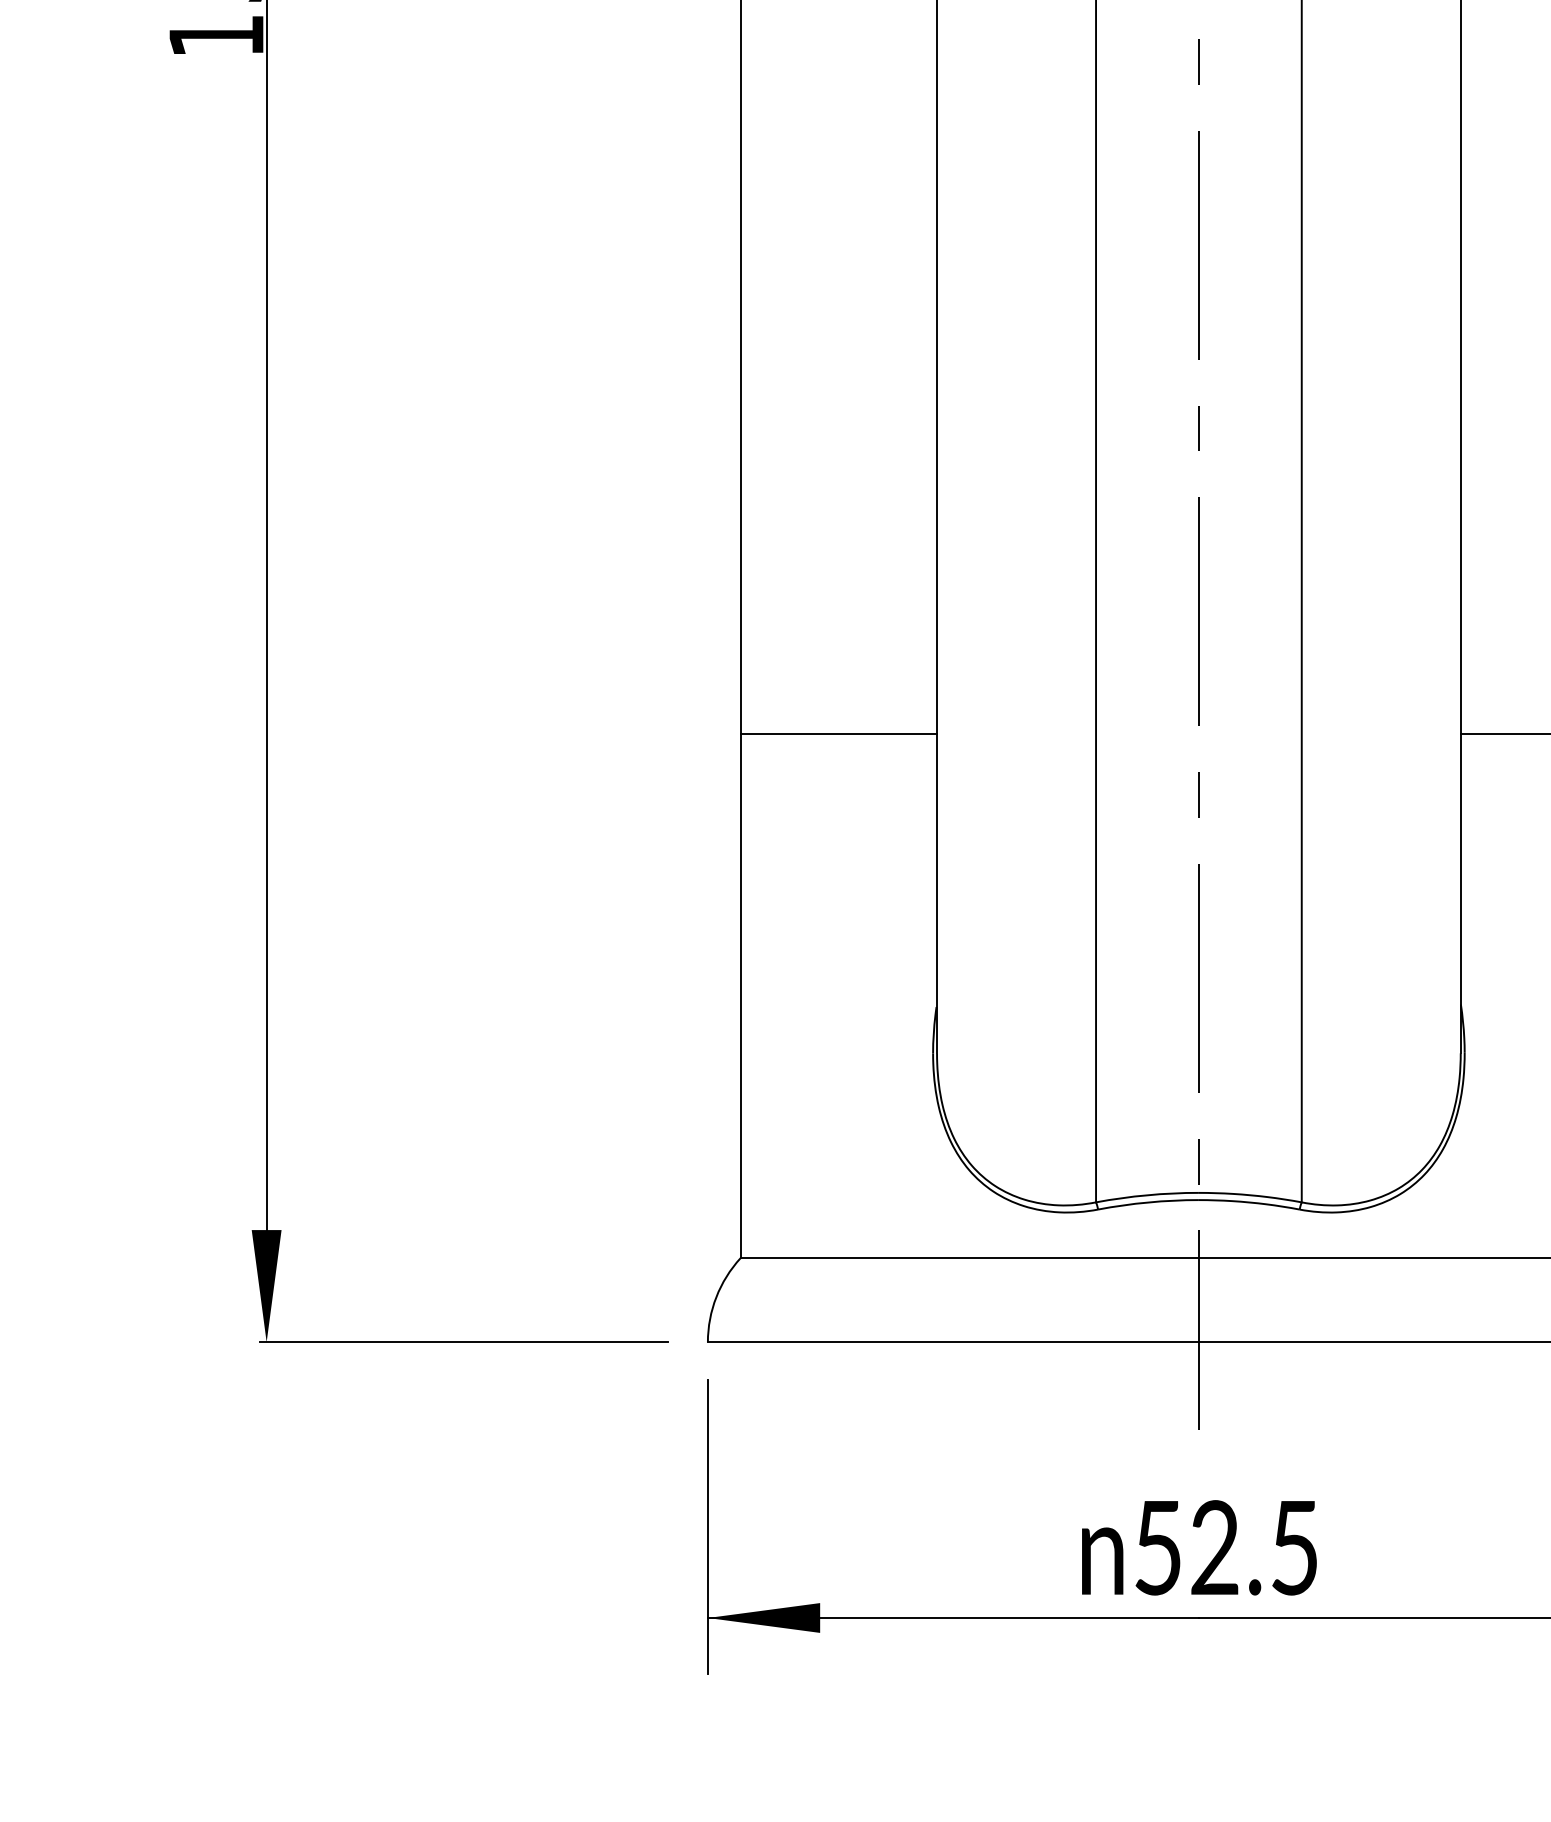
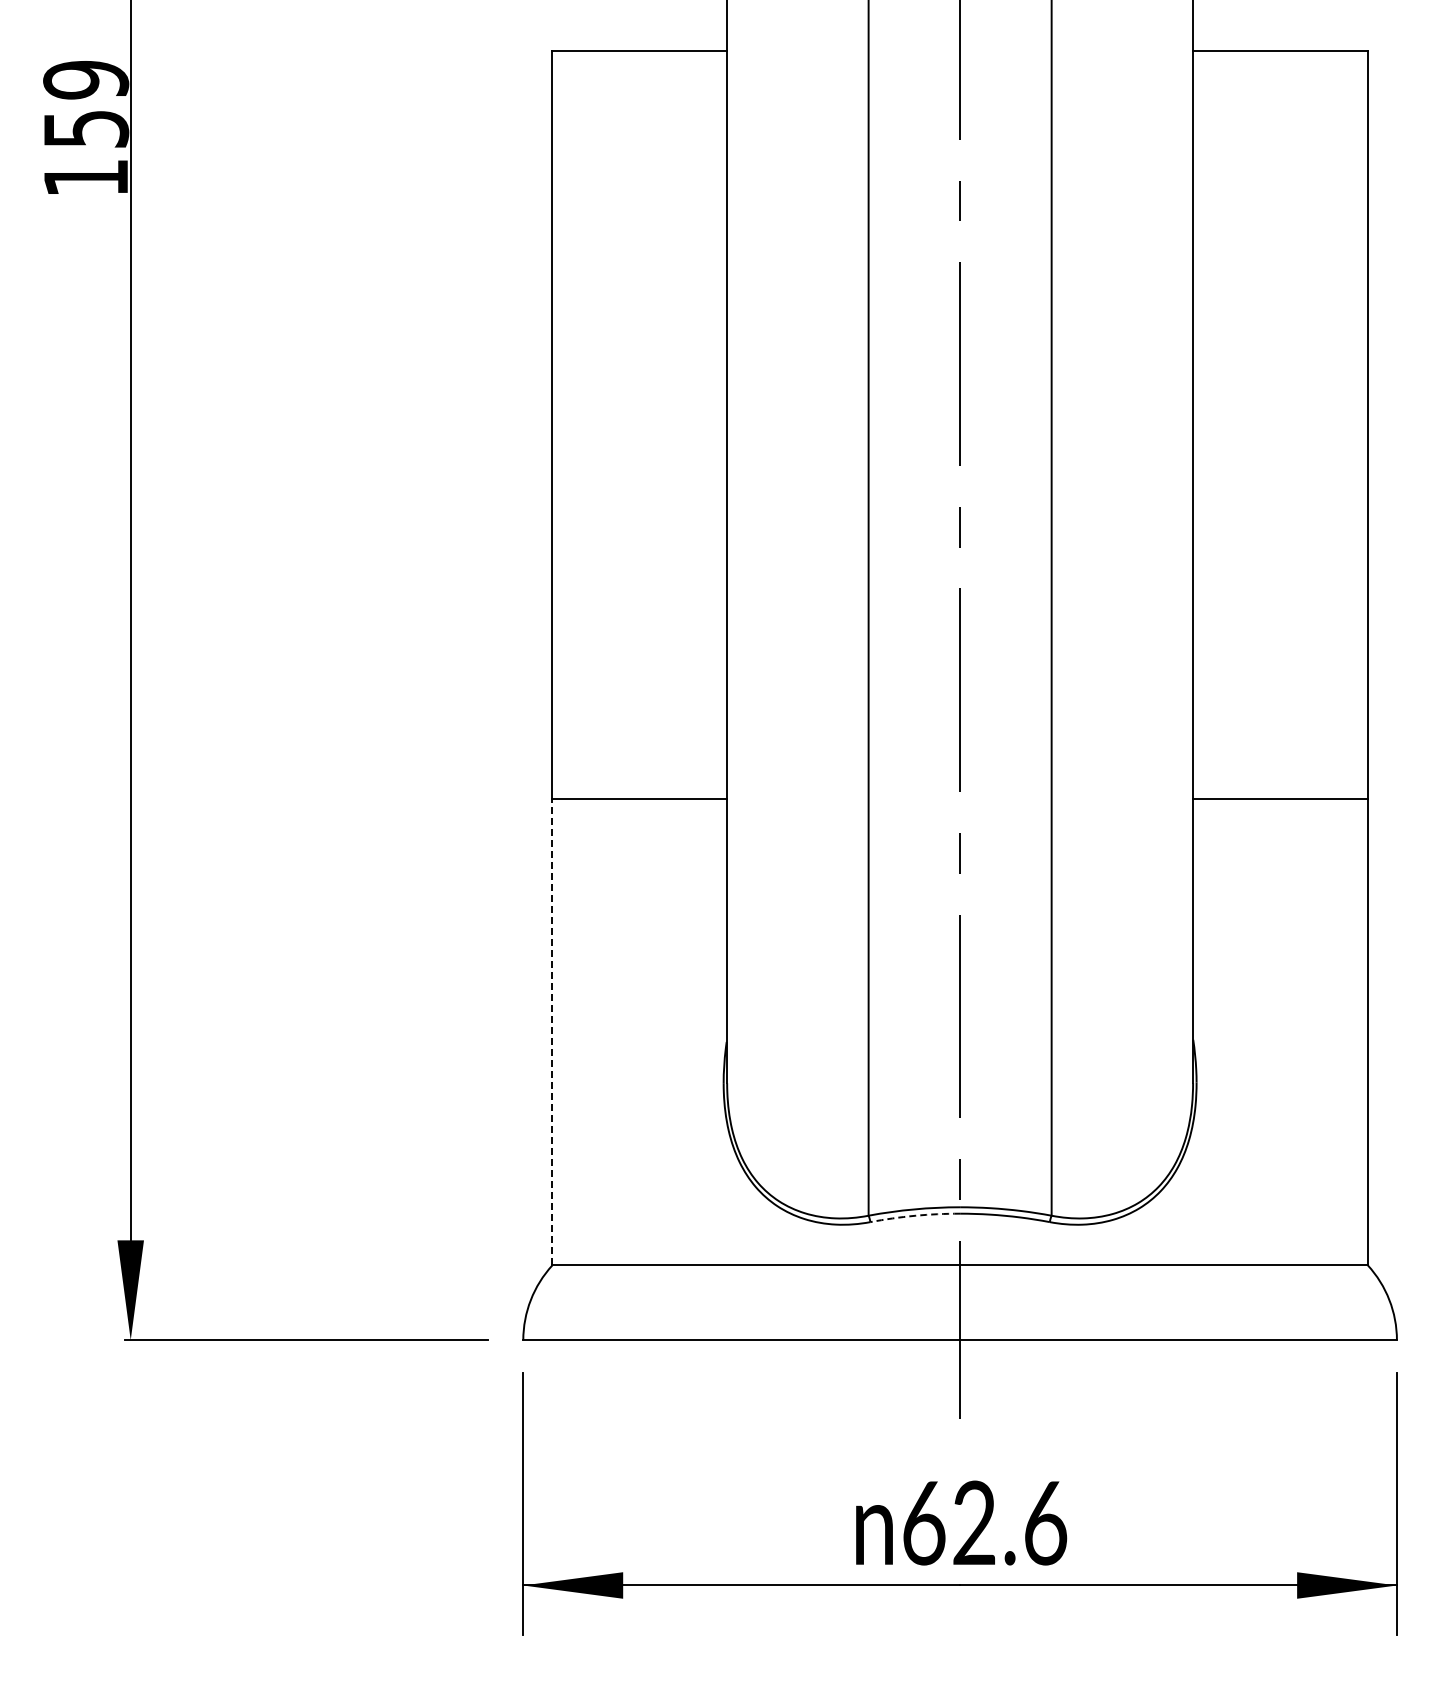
line: (740, 996) -> (552, 1032), solid -> dashed
arc: (1148, 1202) -> (915, 1215), solid -> dashed
text: (1227, 1548) -> (985, 1523), 52.5 -> 62.6

